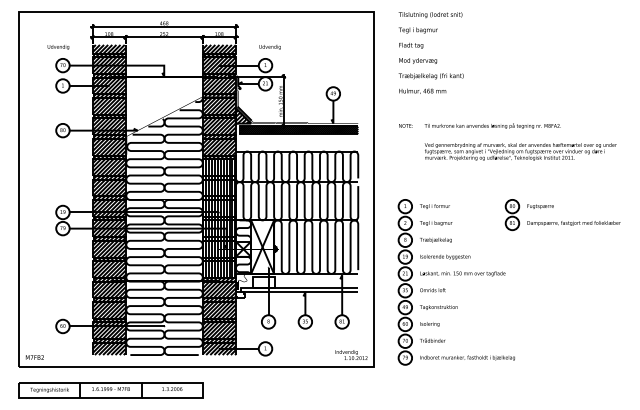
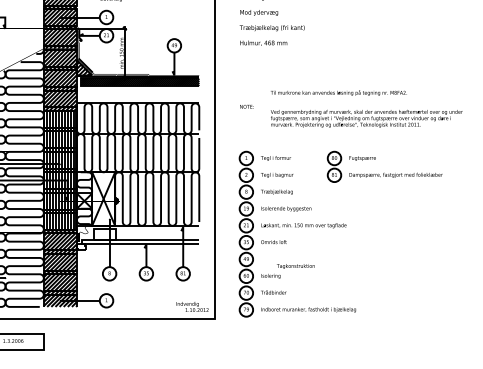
text: (405, 125) -> (246, 106), moved
text: (520, 141) -> (366, 108), moved
part: (562, 215) -> (384, 167), moved
text: (438, 307) -> (295, 266), moved

